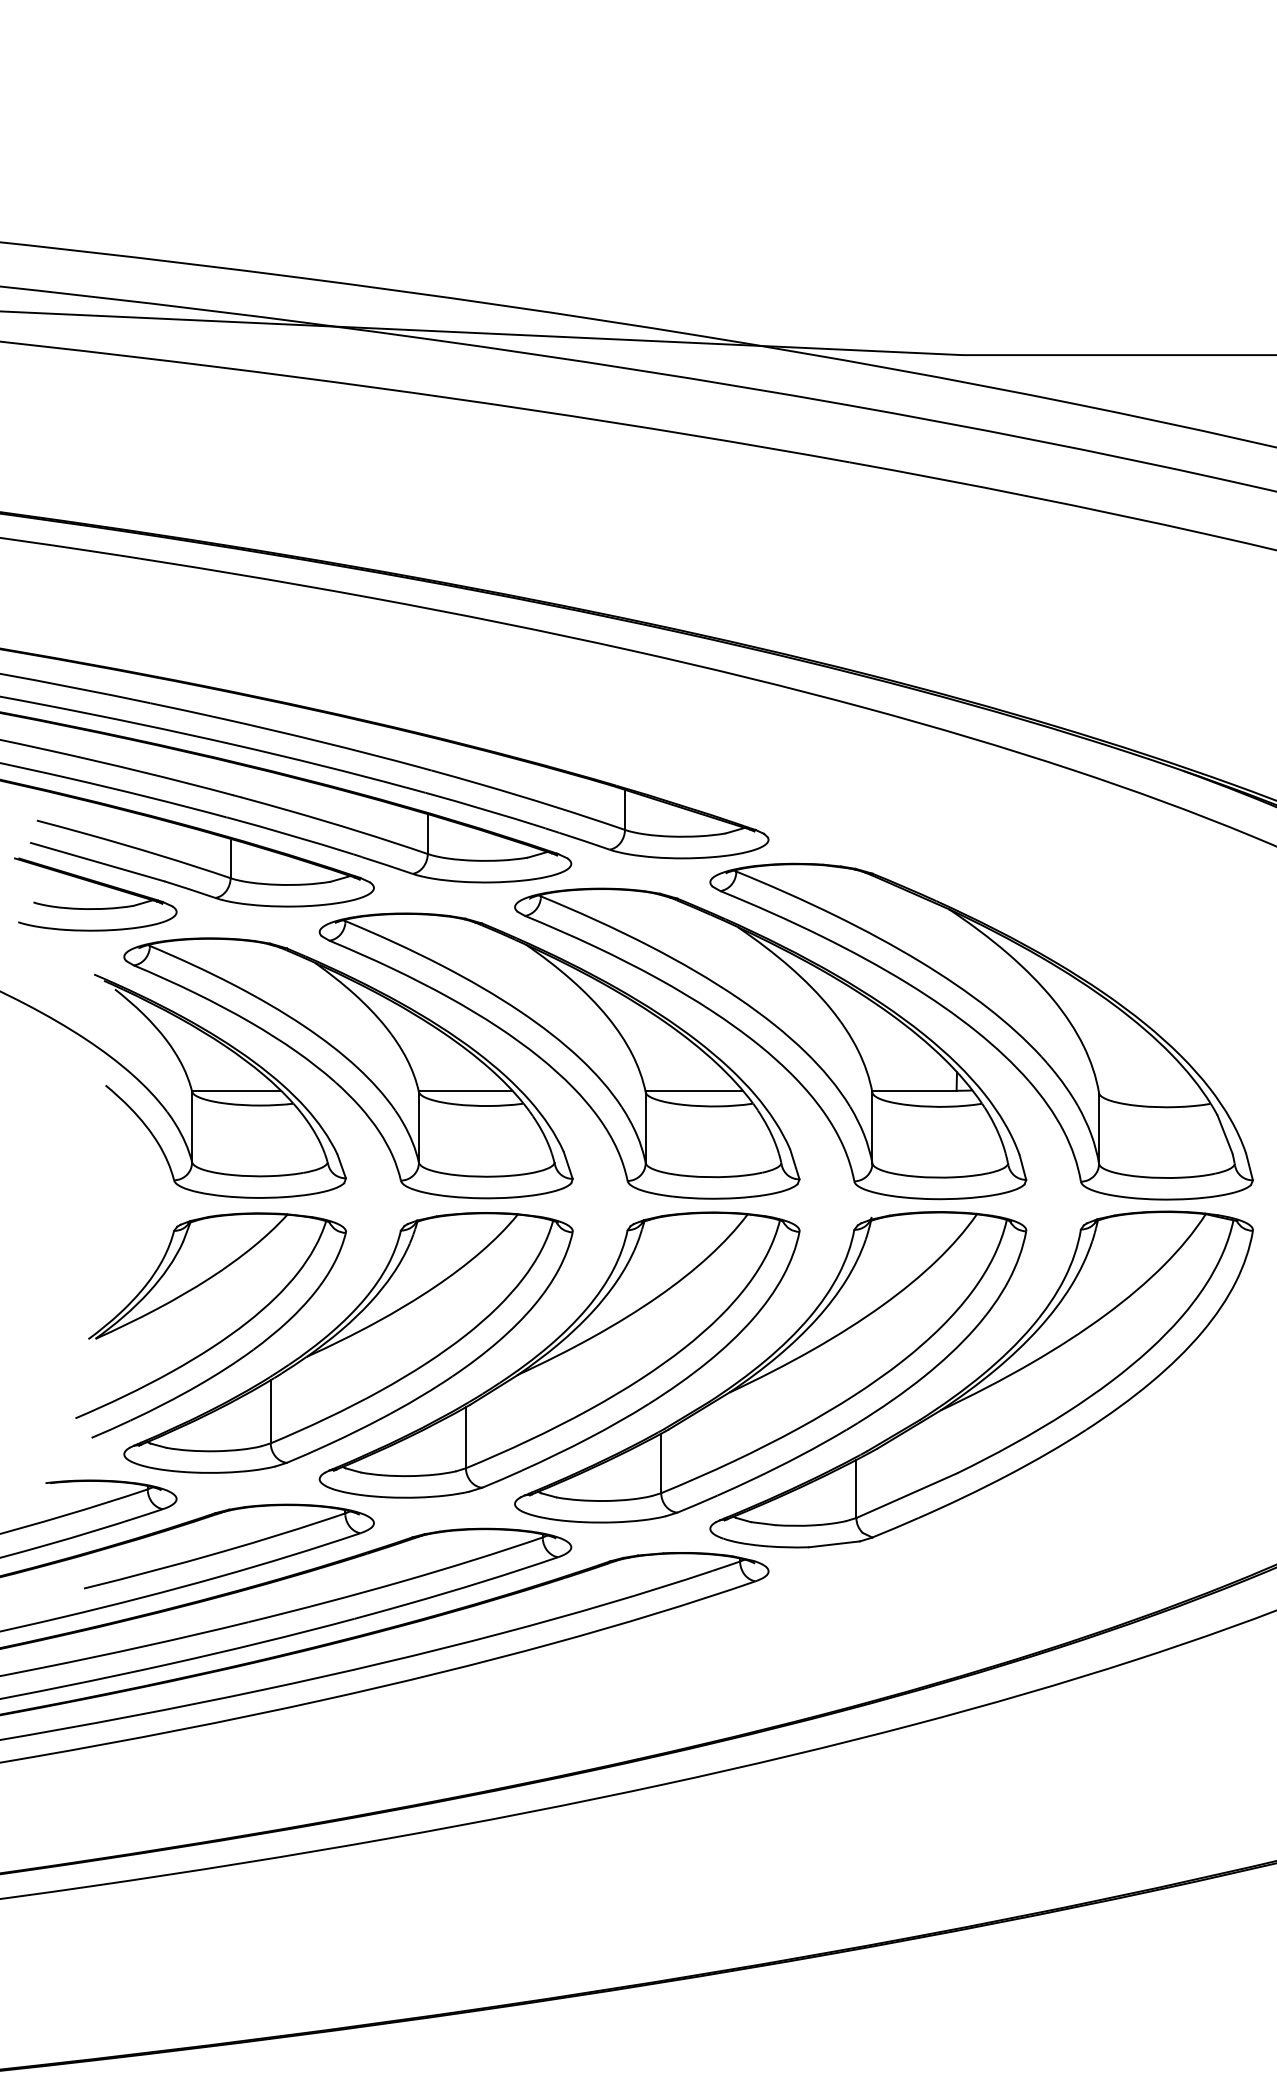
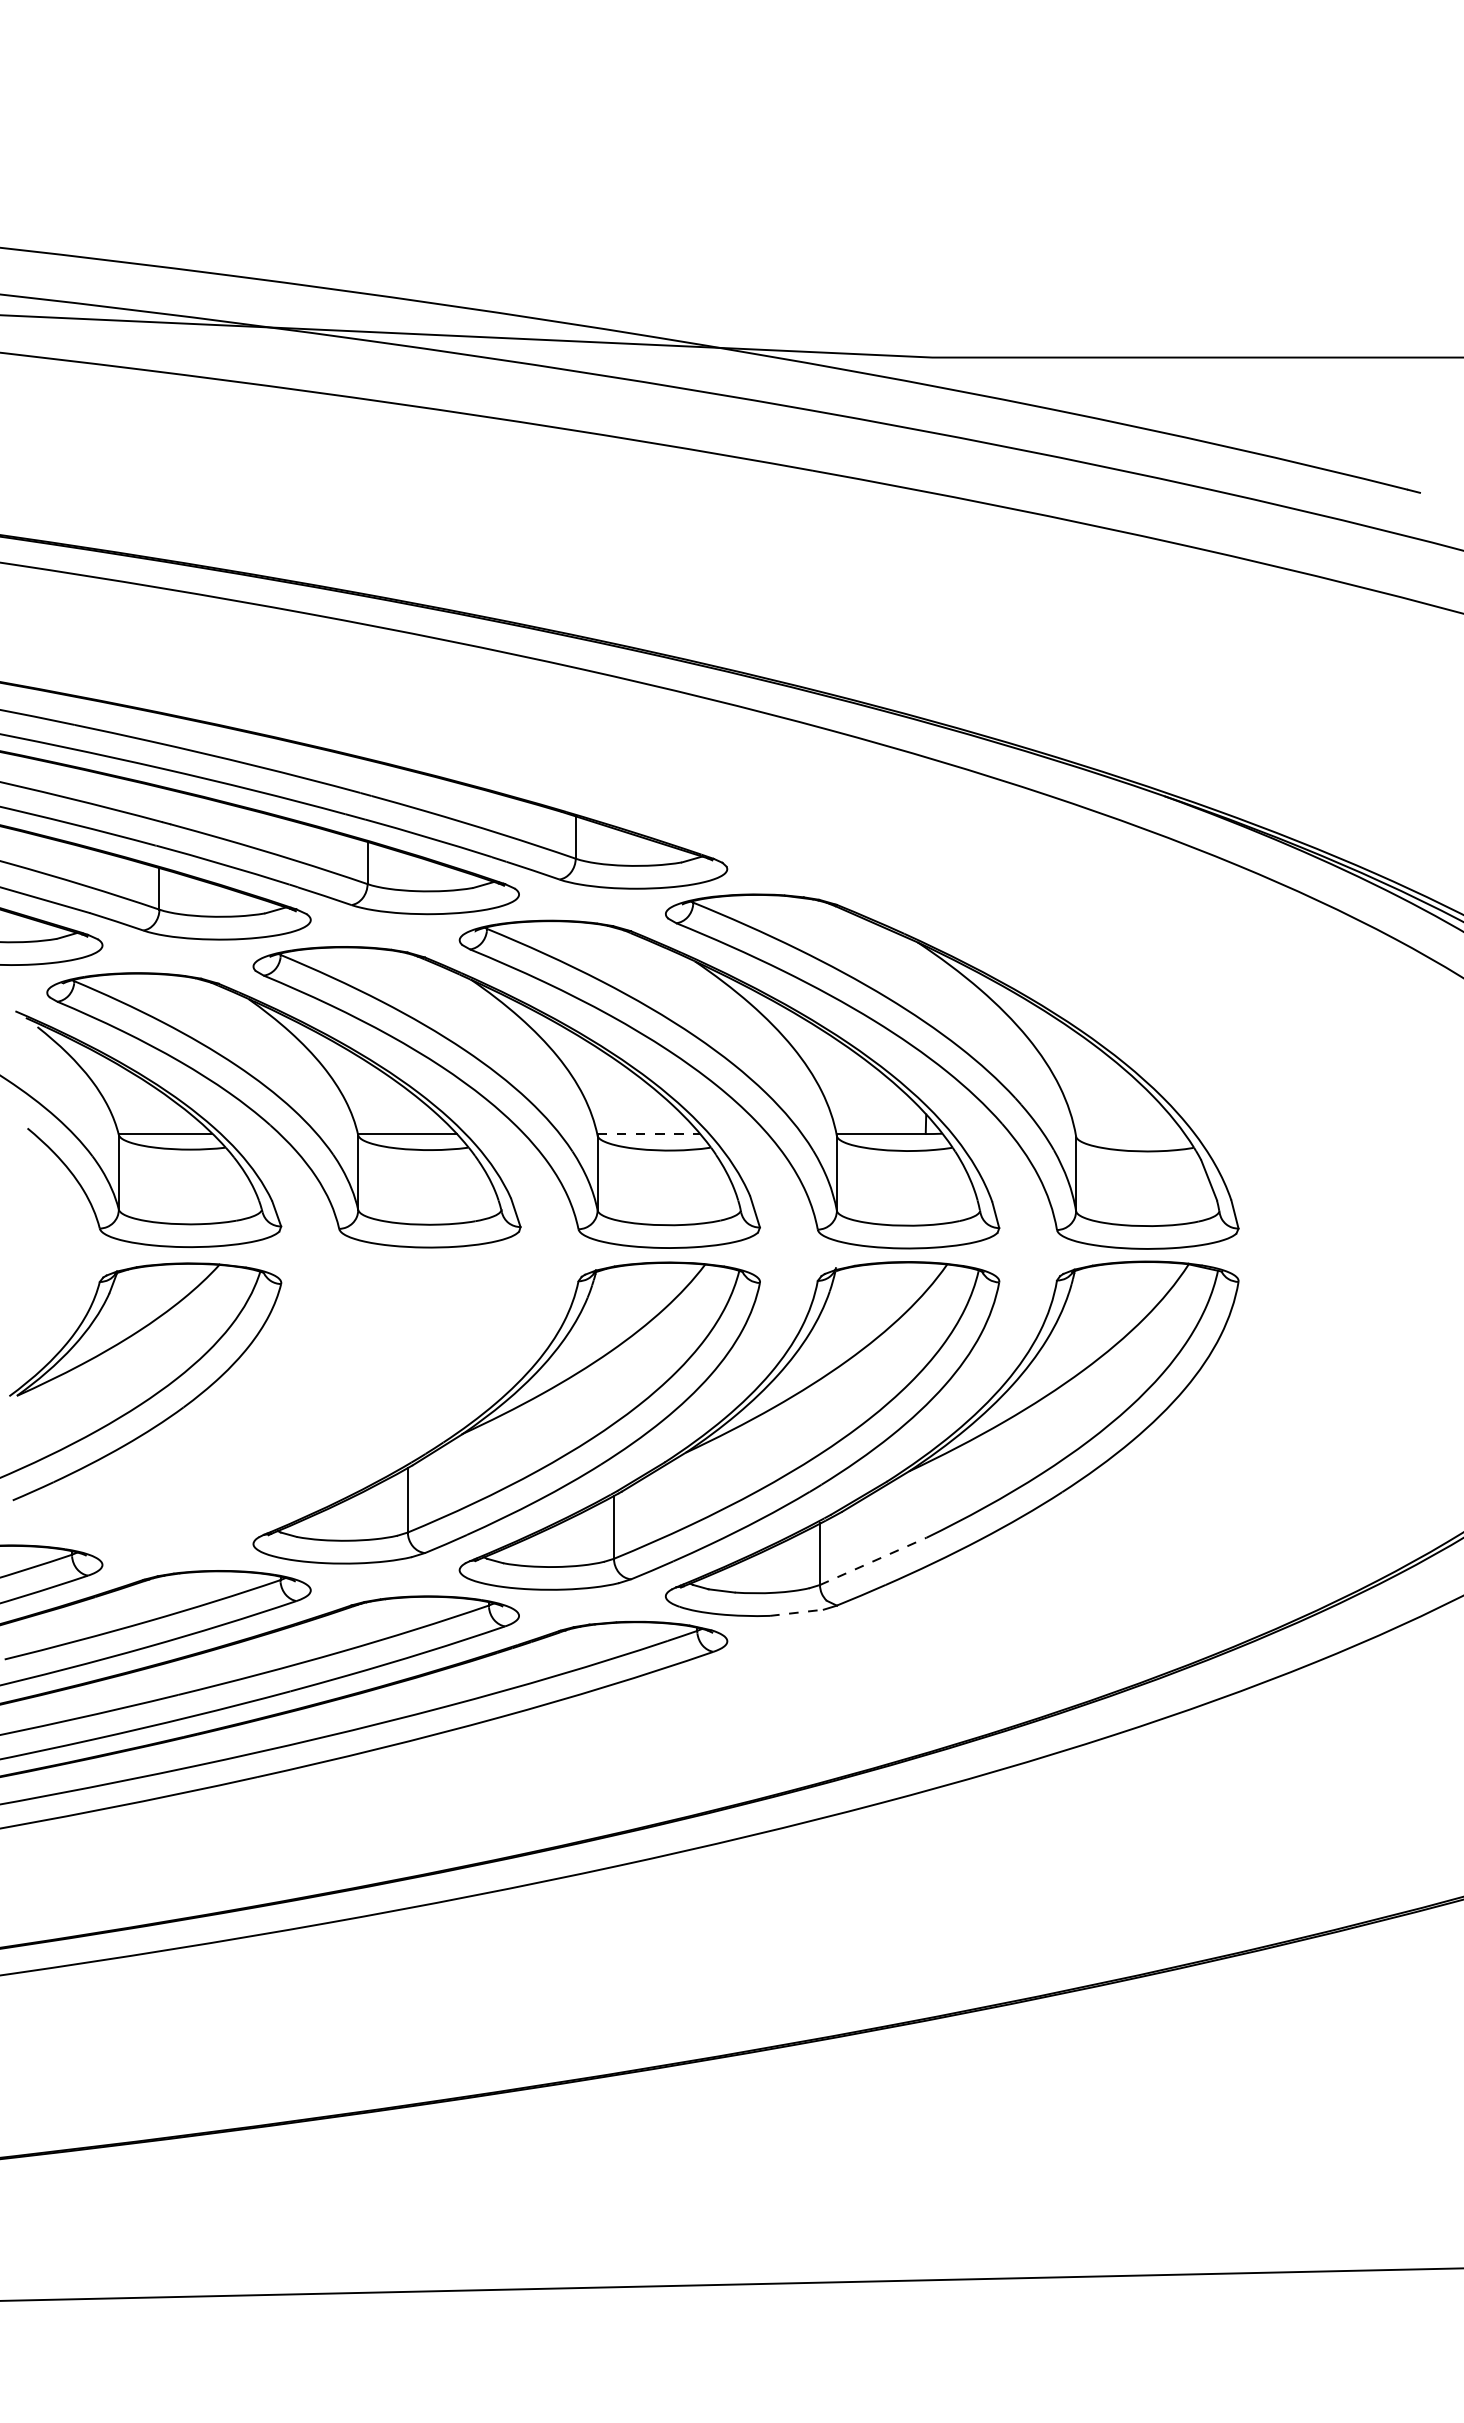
line: (694, 1091) -> (649, 1134), solid -> dashed
part: (348, 1343) -> (283, 1400), removed
line: (907, 1495) -> (873, 1561), solid -> dashed
line: (835, 1544) -> (797, 1612), solid -> dashed

